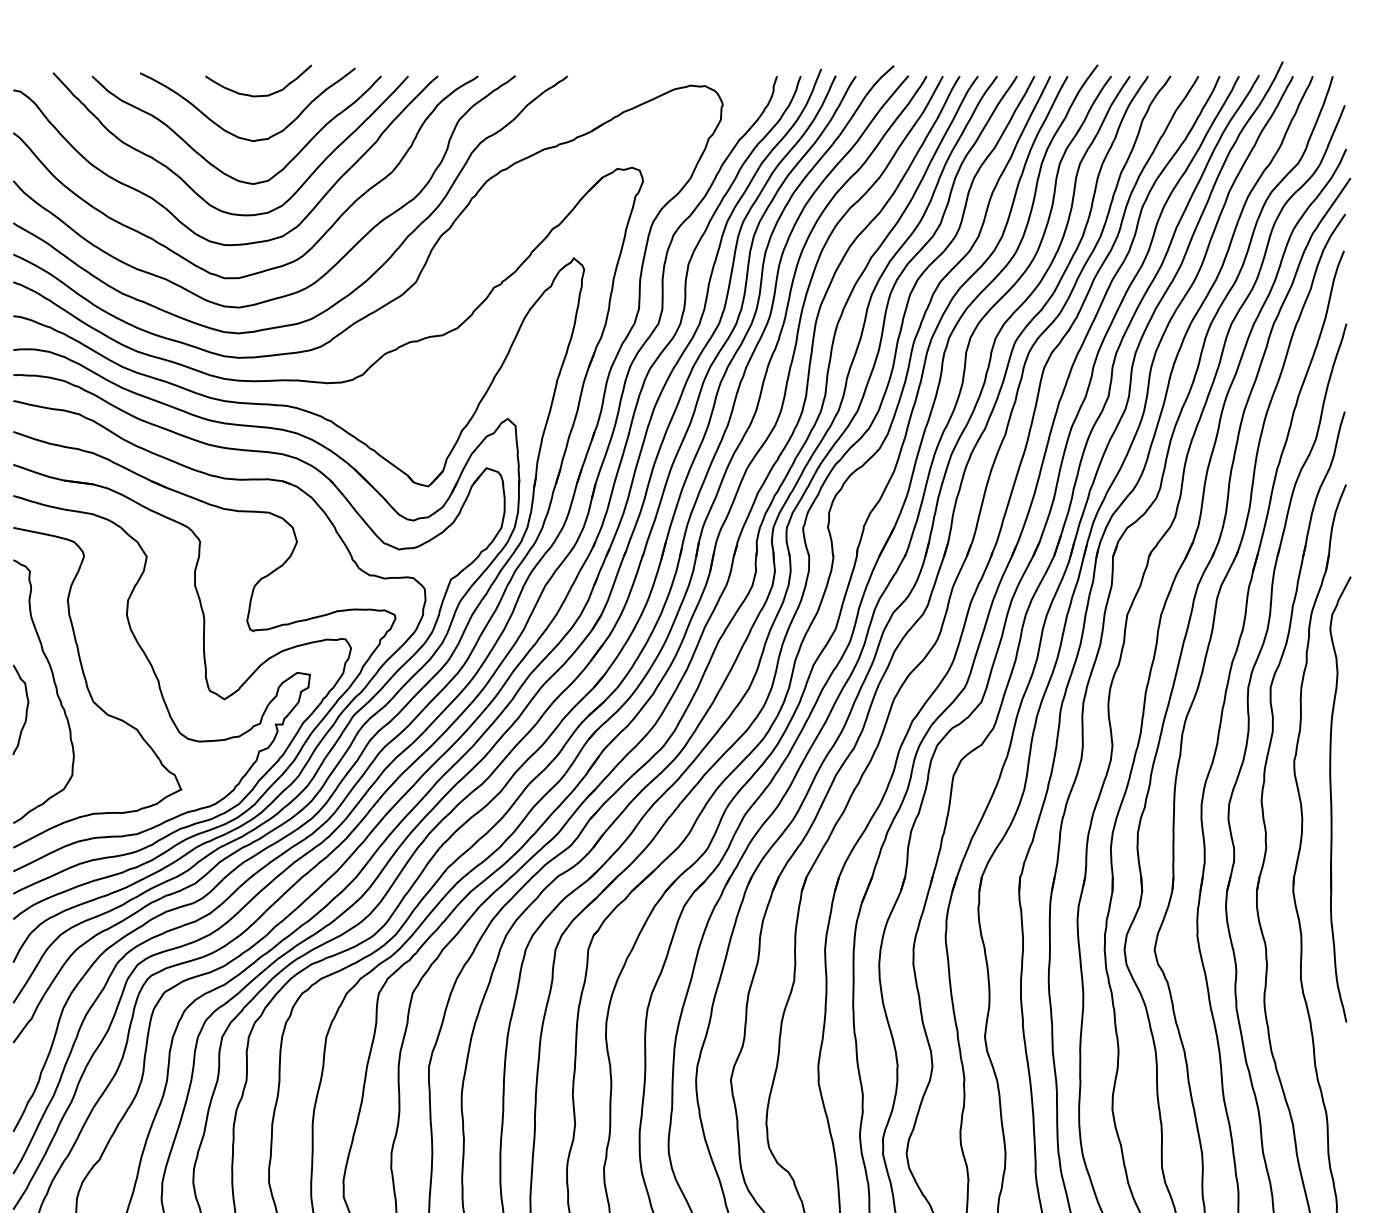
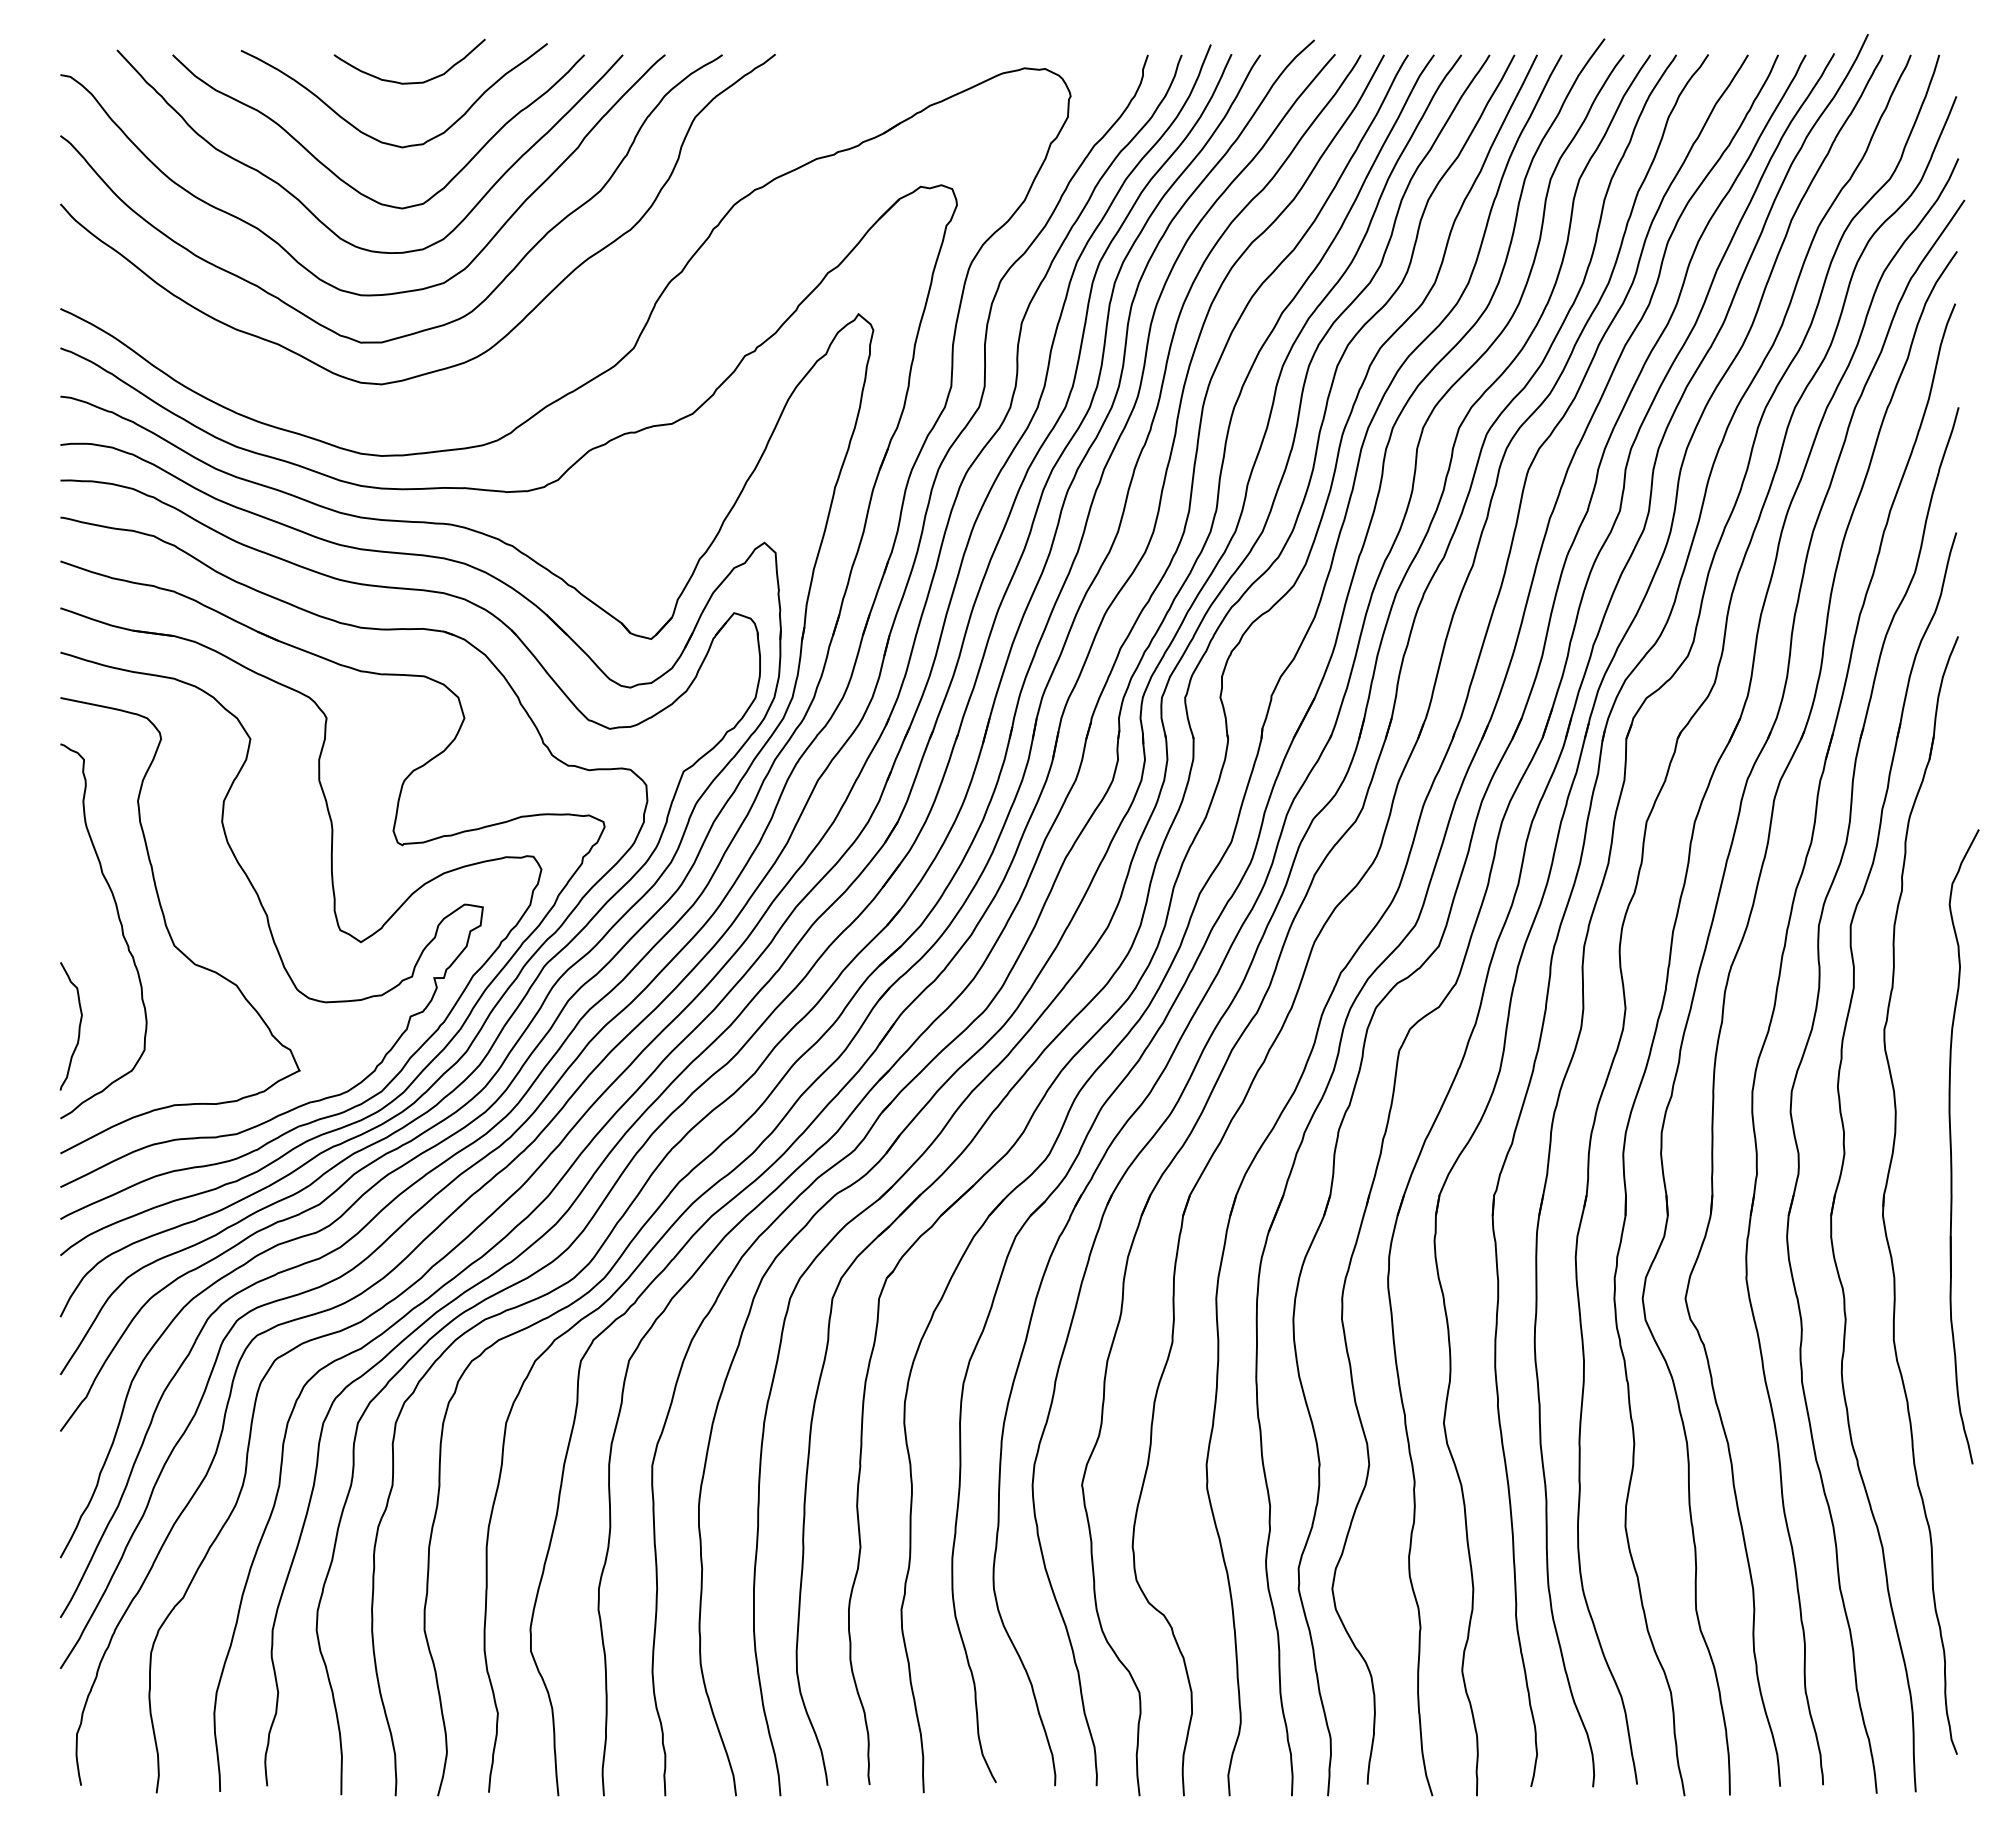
curve: (355, 288) -> (547, 357), removed
curve: (26, 710) -> (78, 1026), moved
part: (1331, 799) -> (1951, 1146), moved

